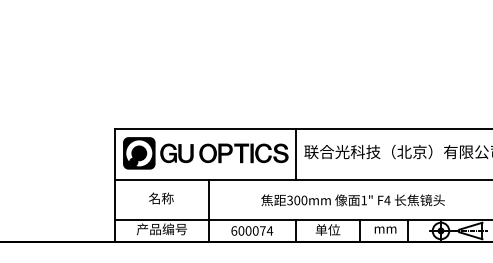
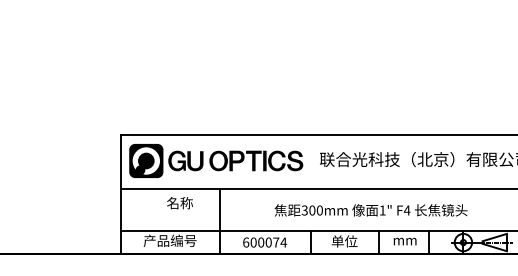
line: (295, 153) -> (310, 161), removed
text: (161, 198) -> (180, 203), moved

